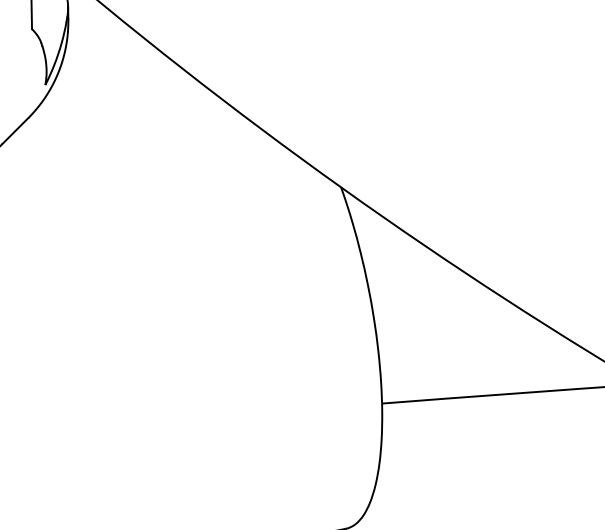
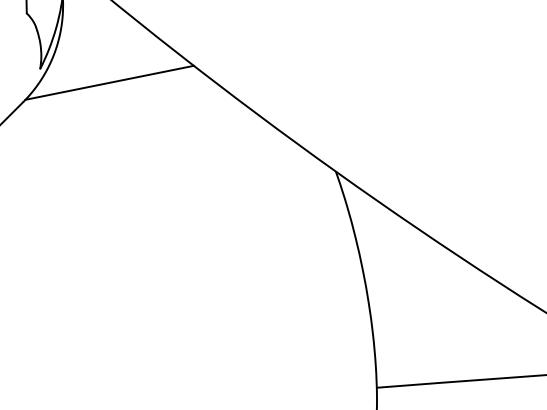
line: (114, 98) -> (109, 82), added

